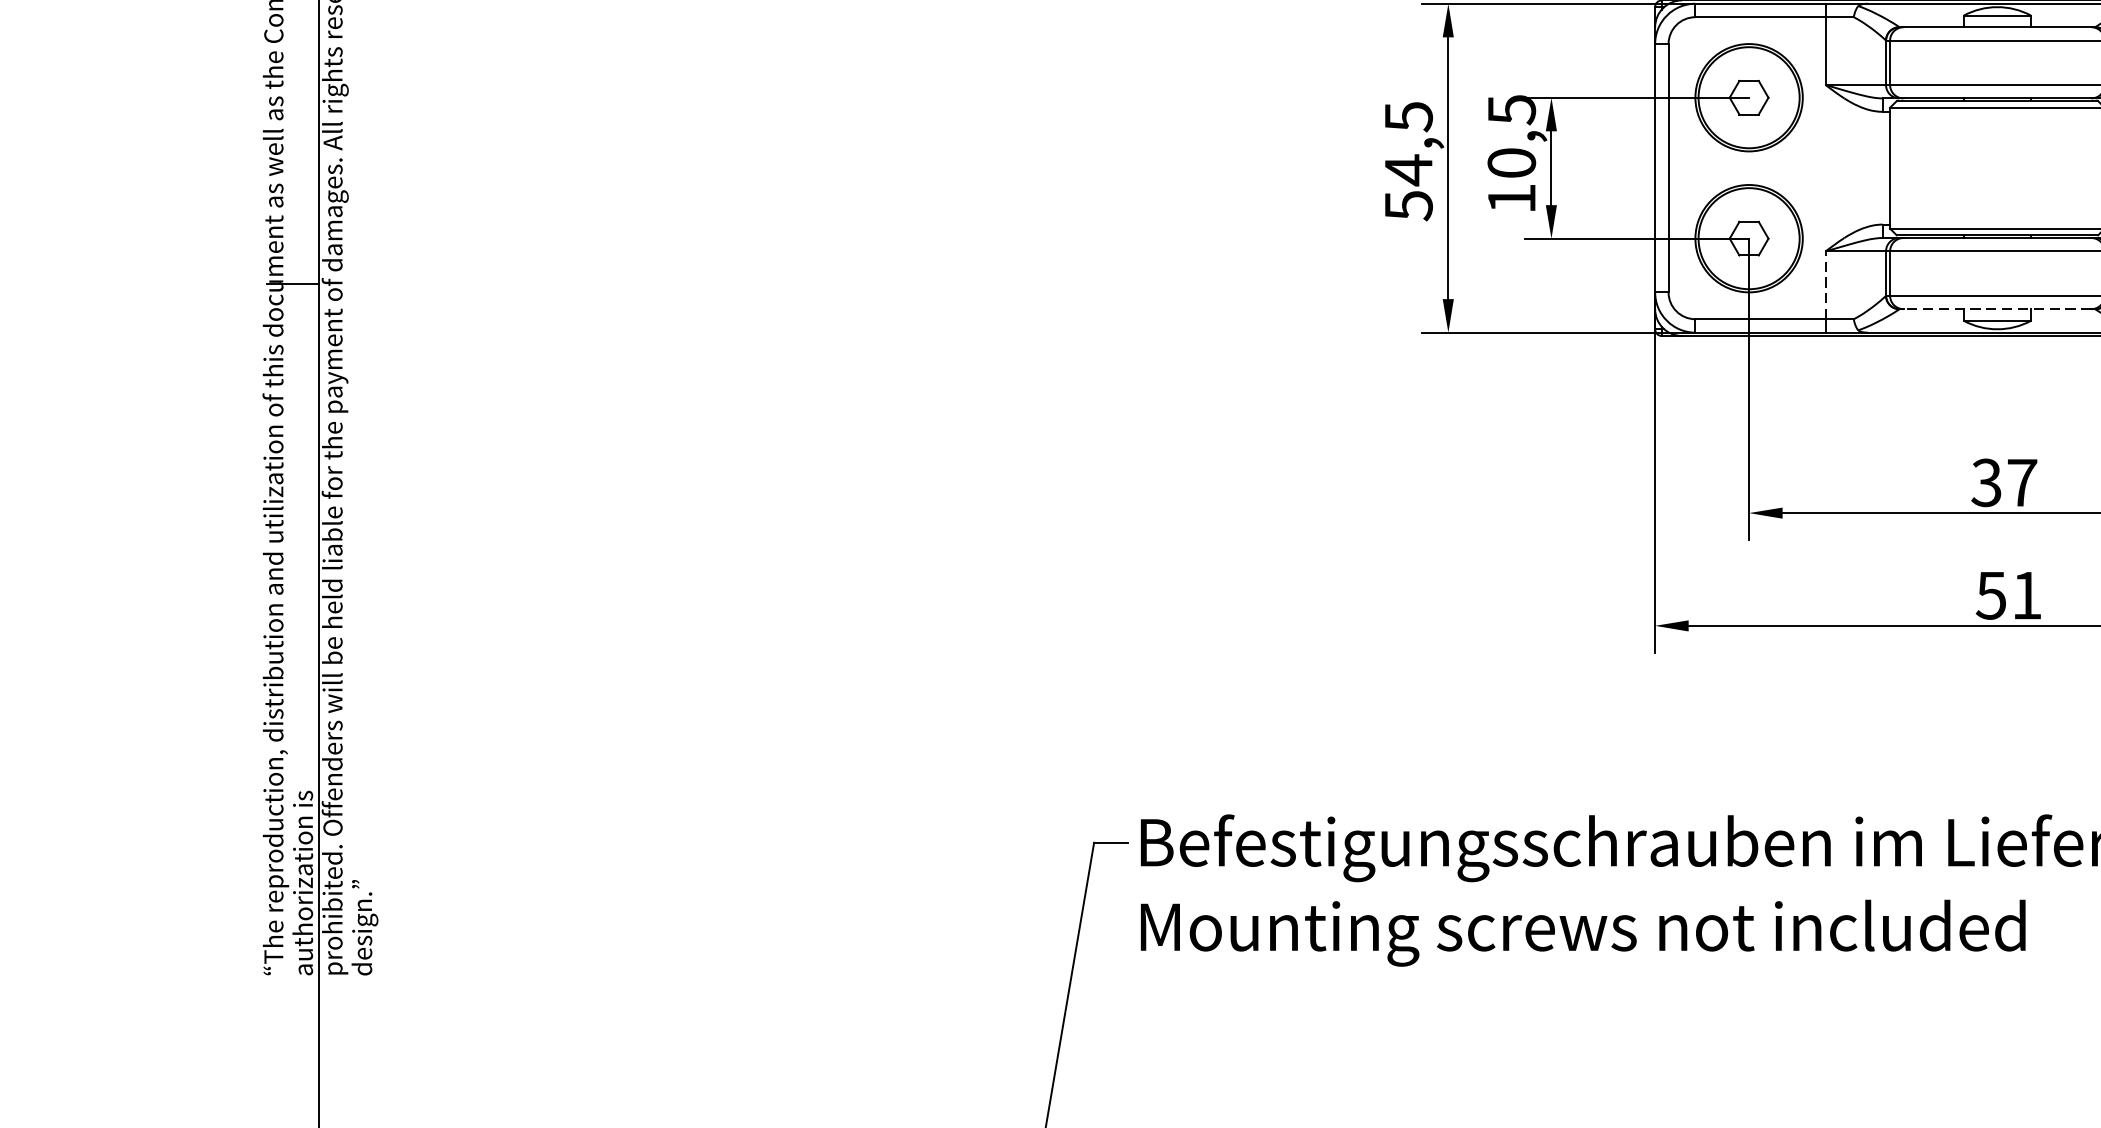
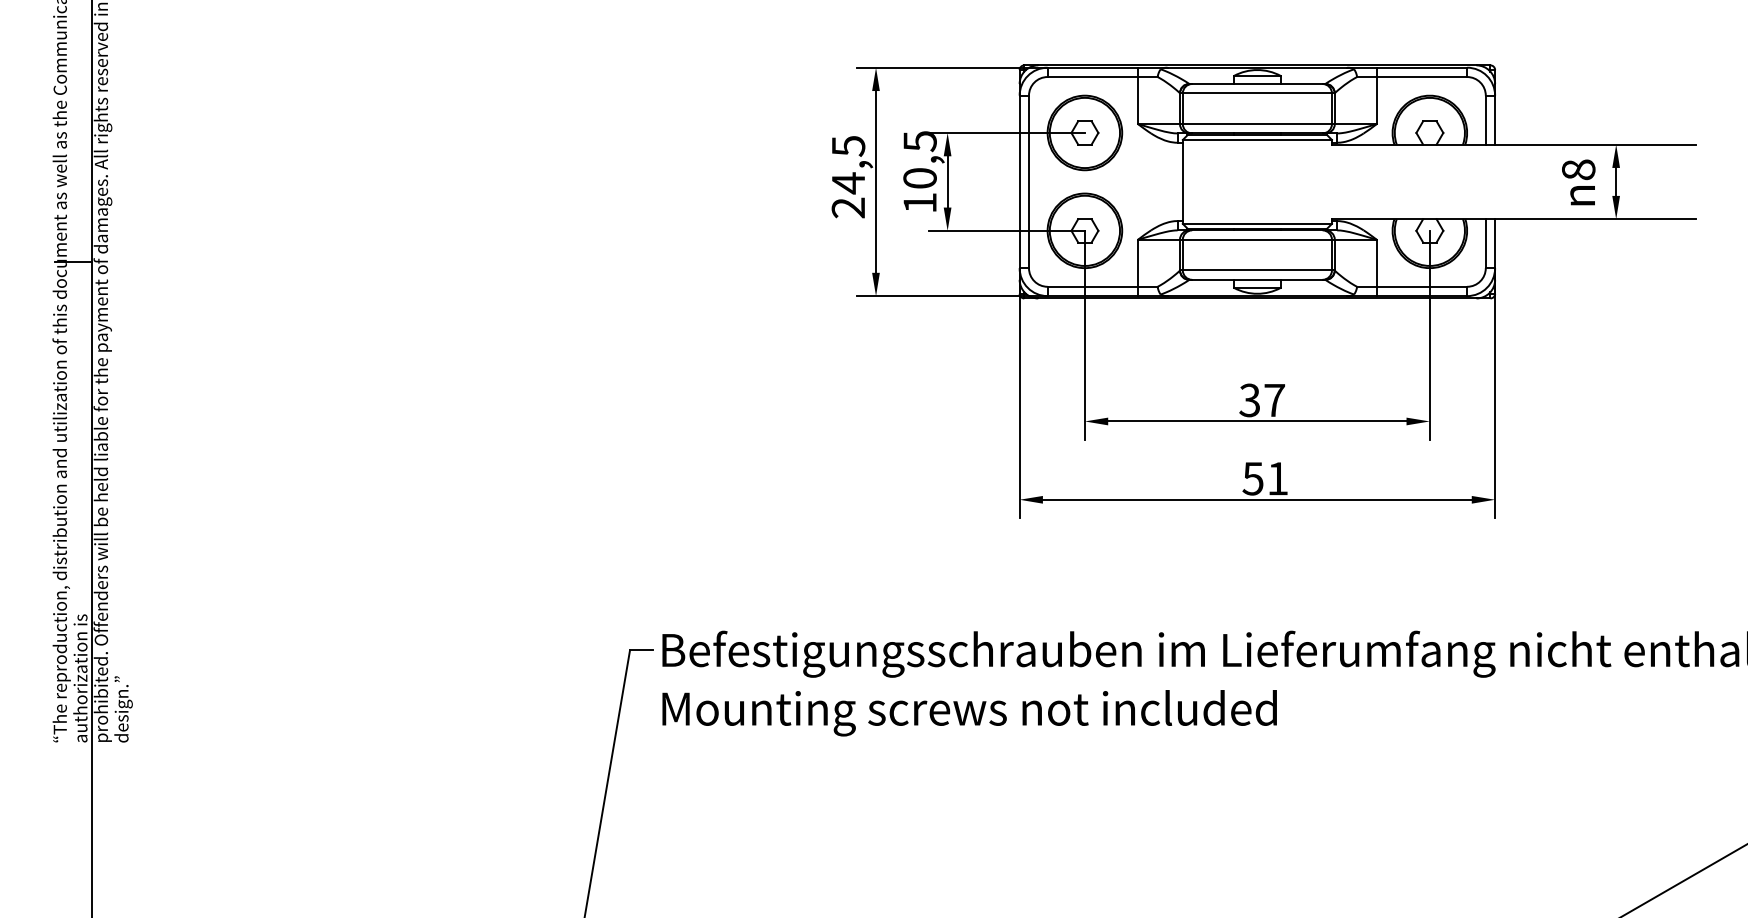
text: (1408, 205) -> (848, 207), 54,5 -> 24,5
line: (1826, 285) -> (1138, 263), dashed -> solid
line: (1996, 308) -> (1256, 279), dashed -> solid

